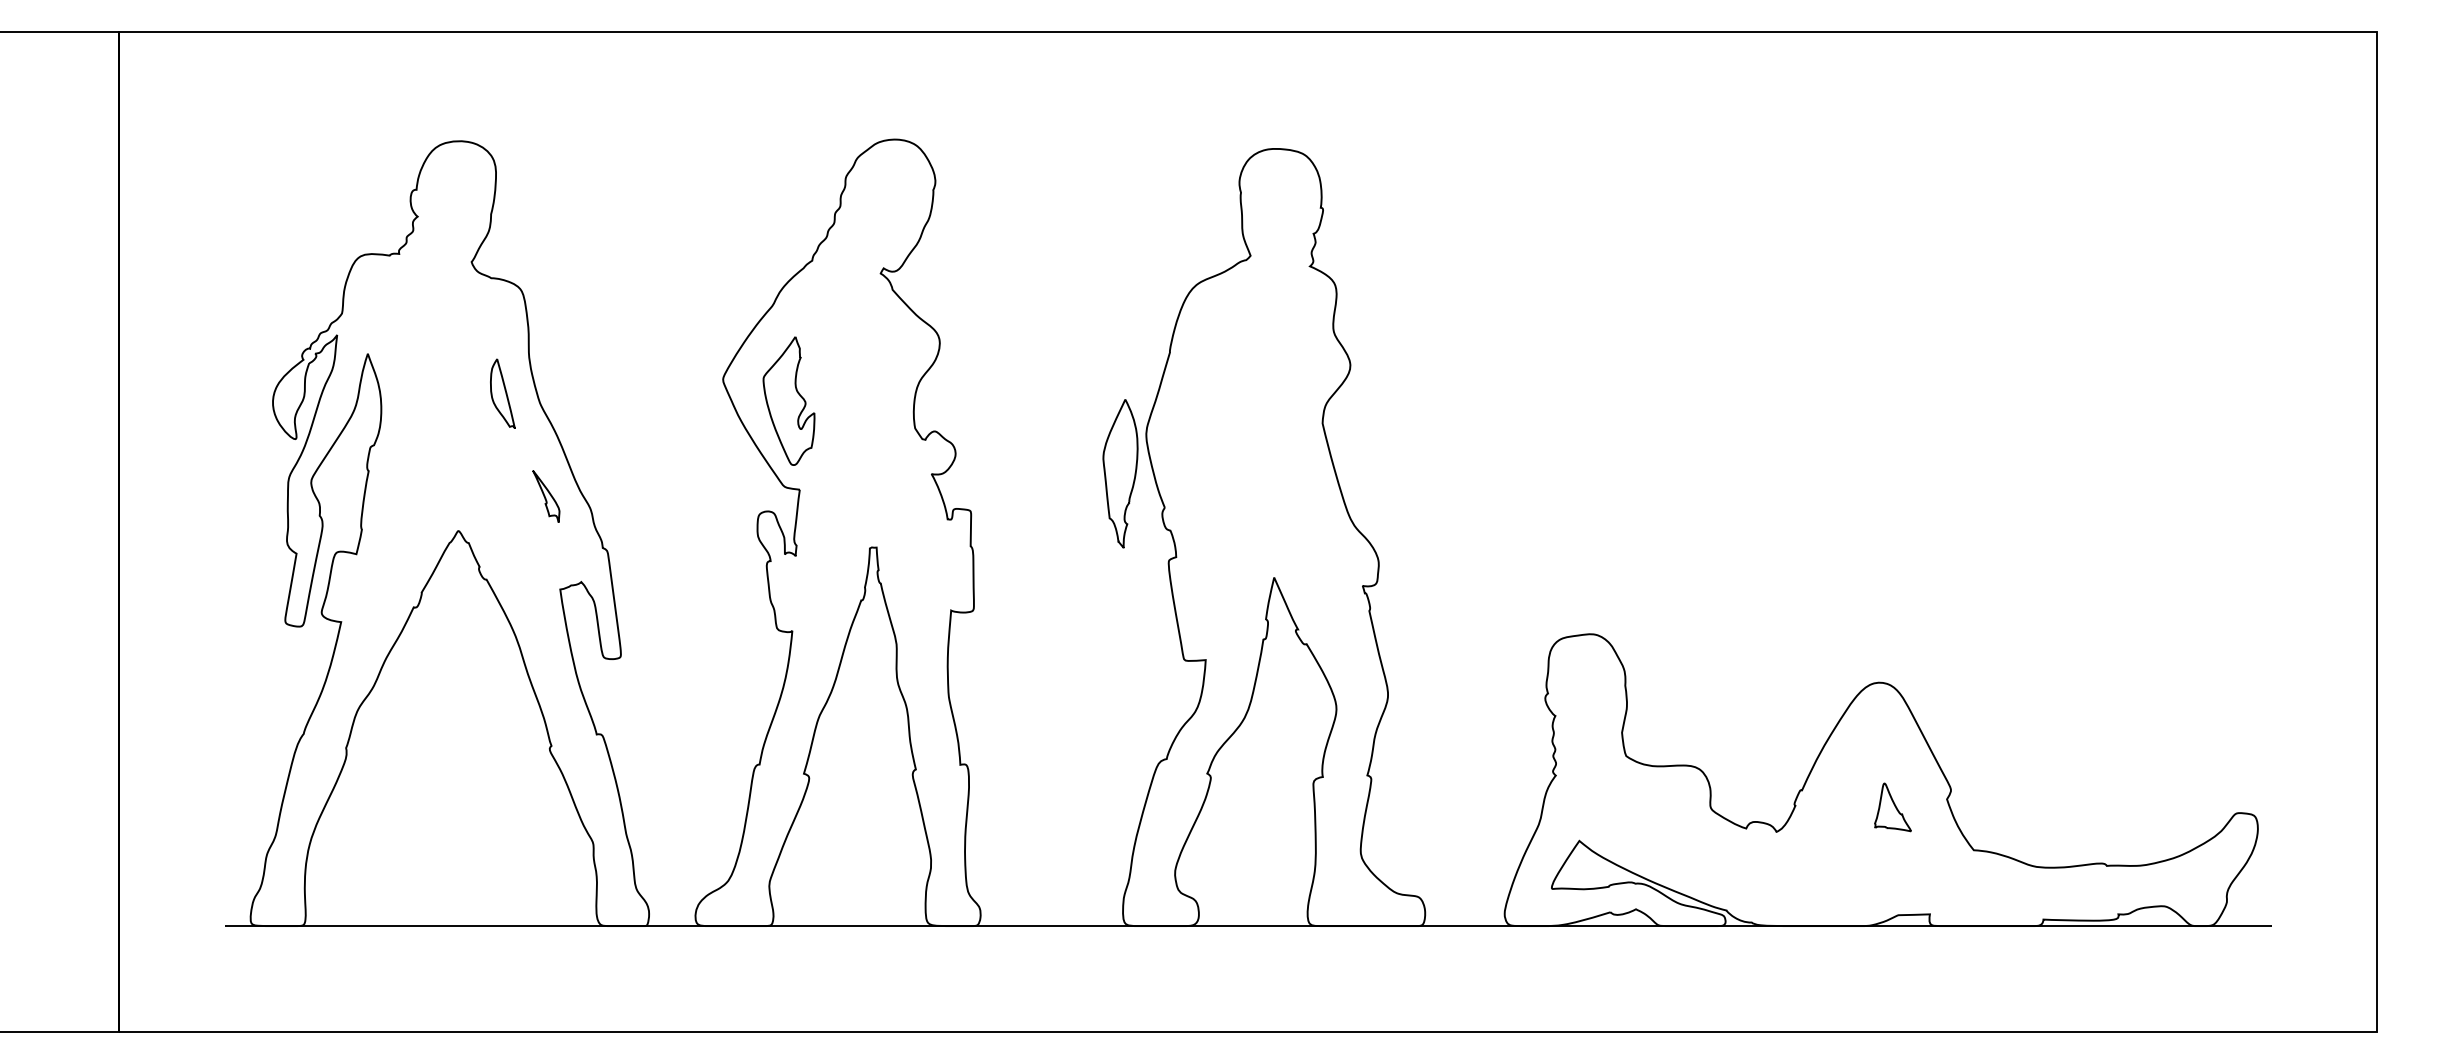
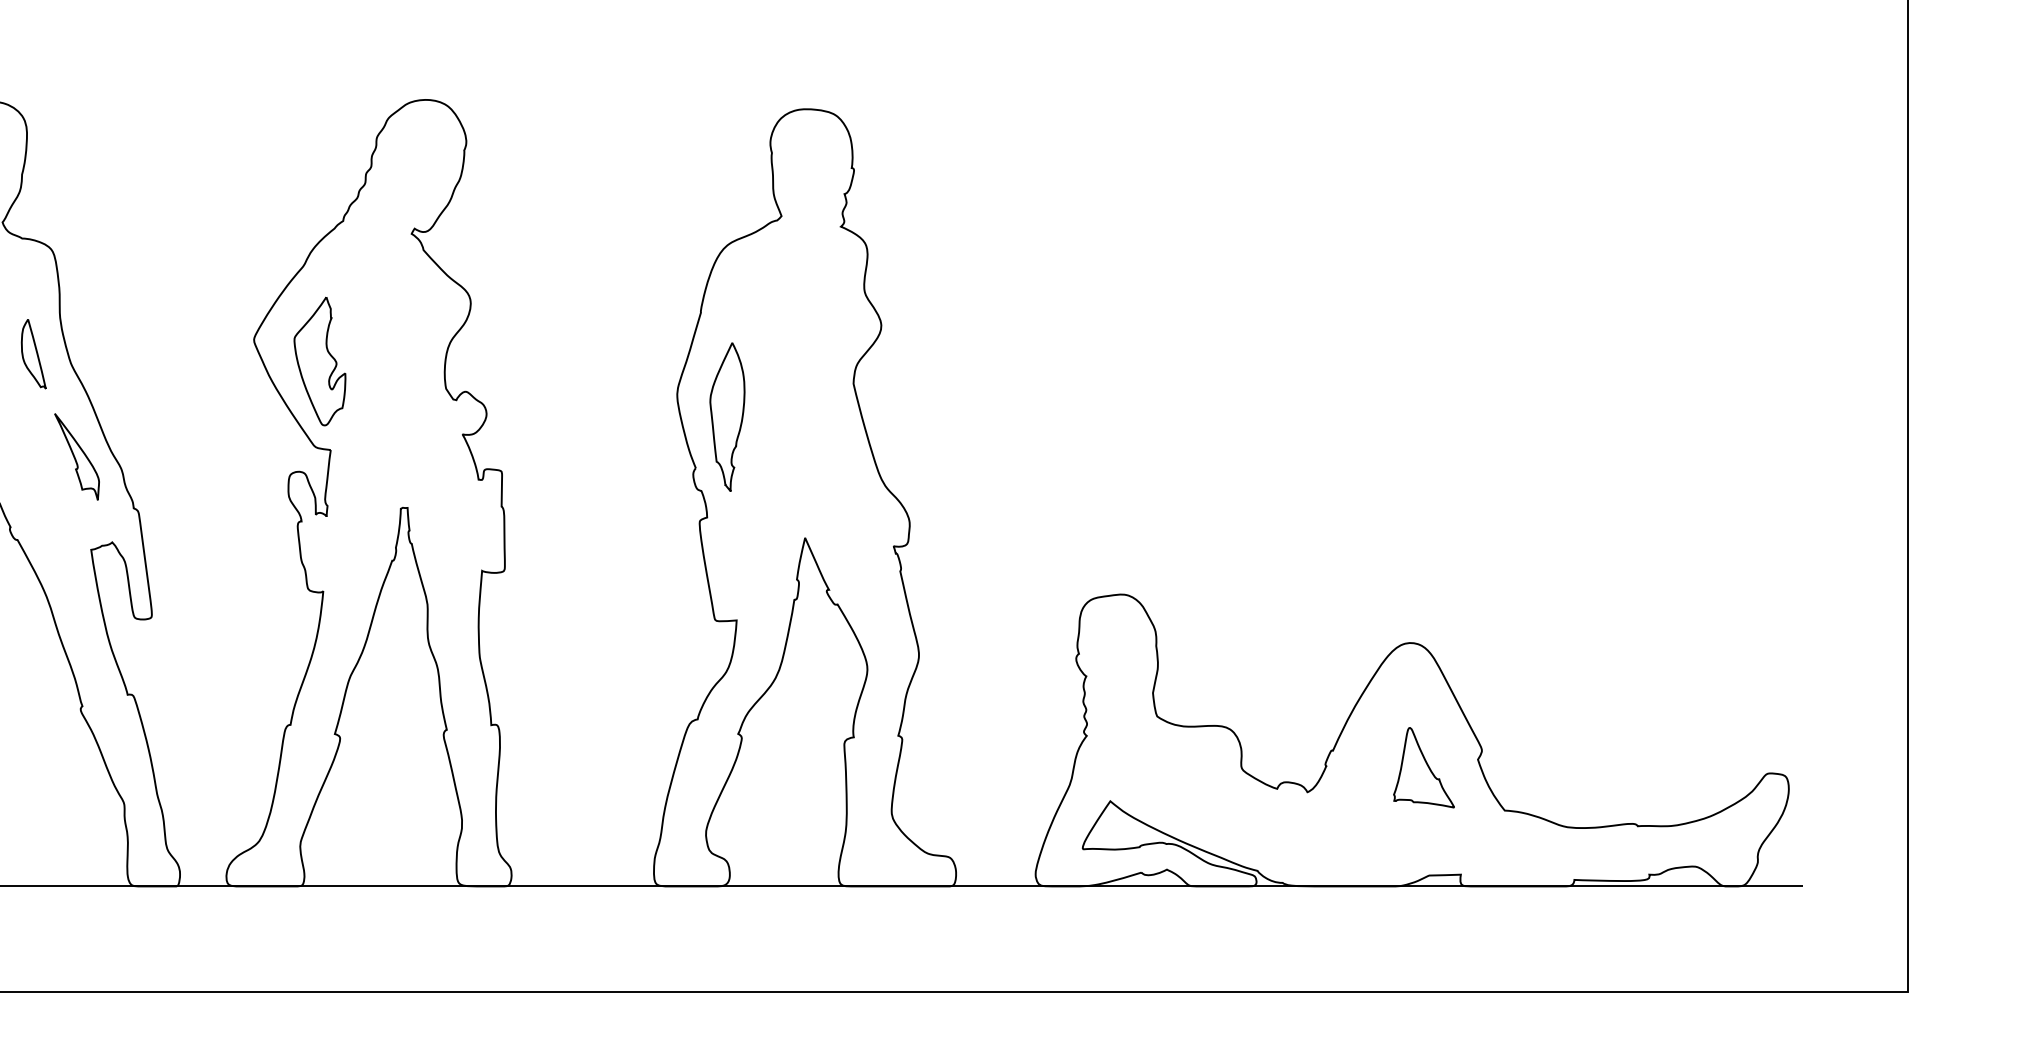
part: (1120, 473) -> (727, 416), moved
part: (546, 496) -> (77, 456), size x1.67
part: (1892, 807) -> (1423, 767), size x1.67

